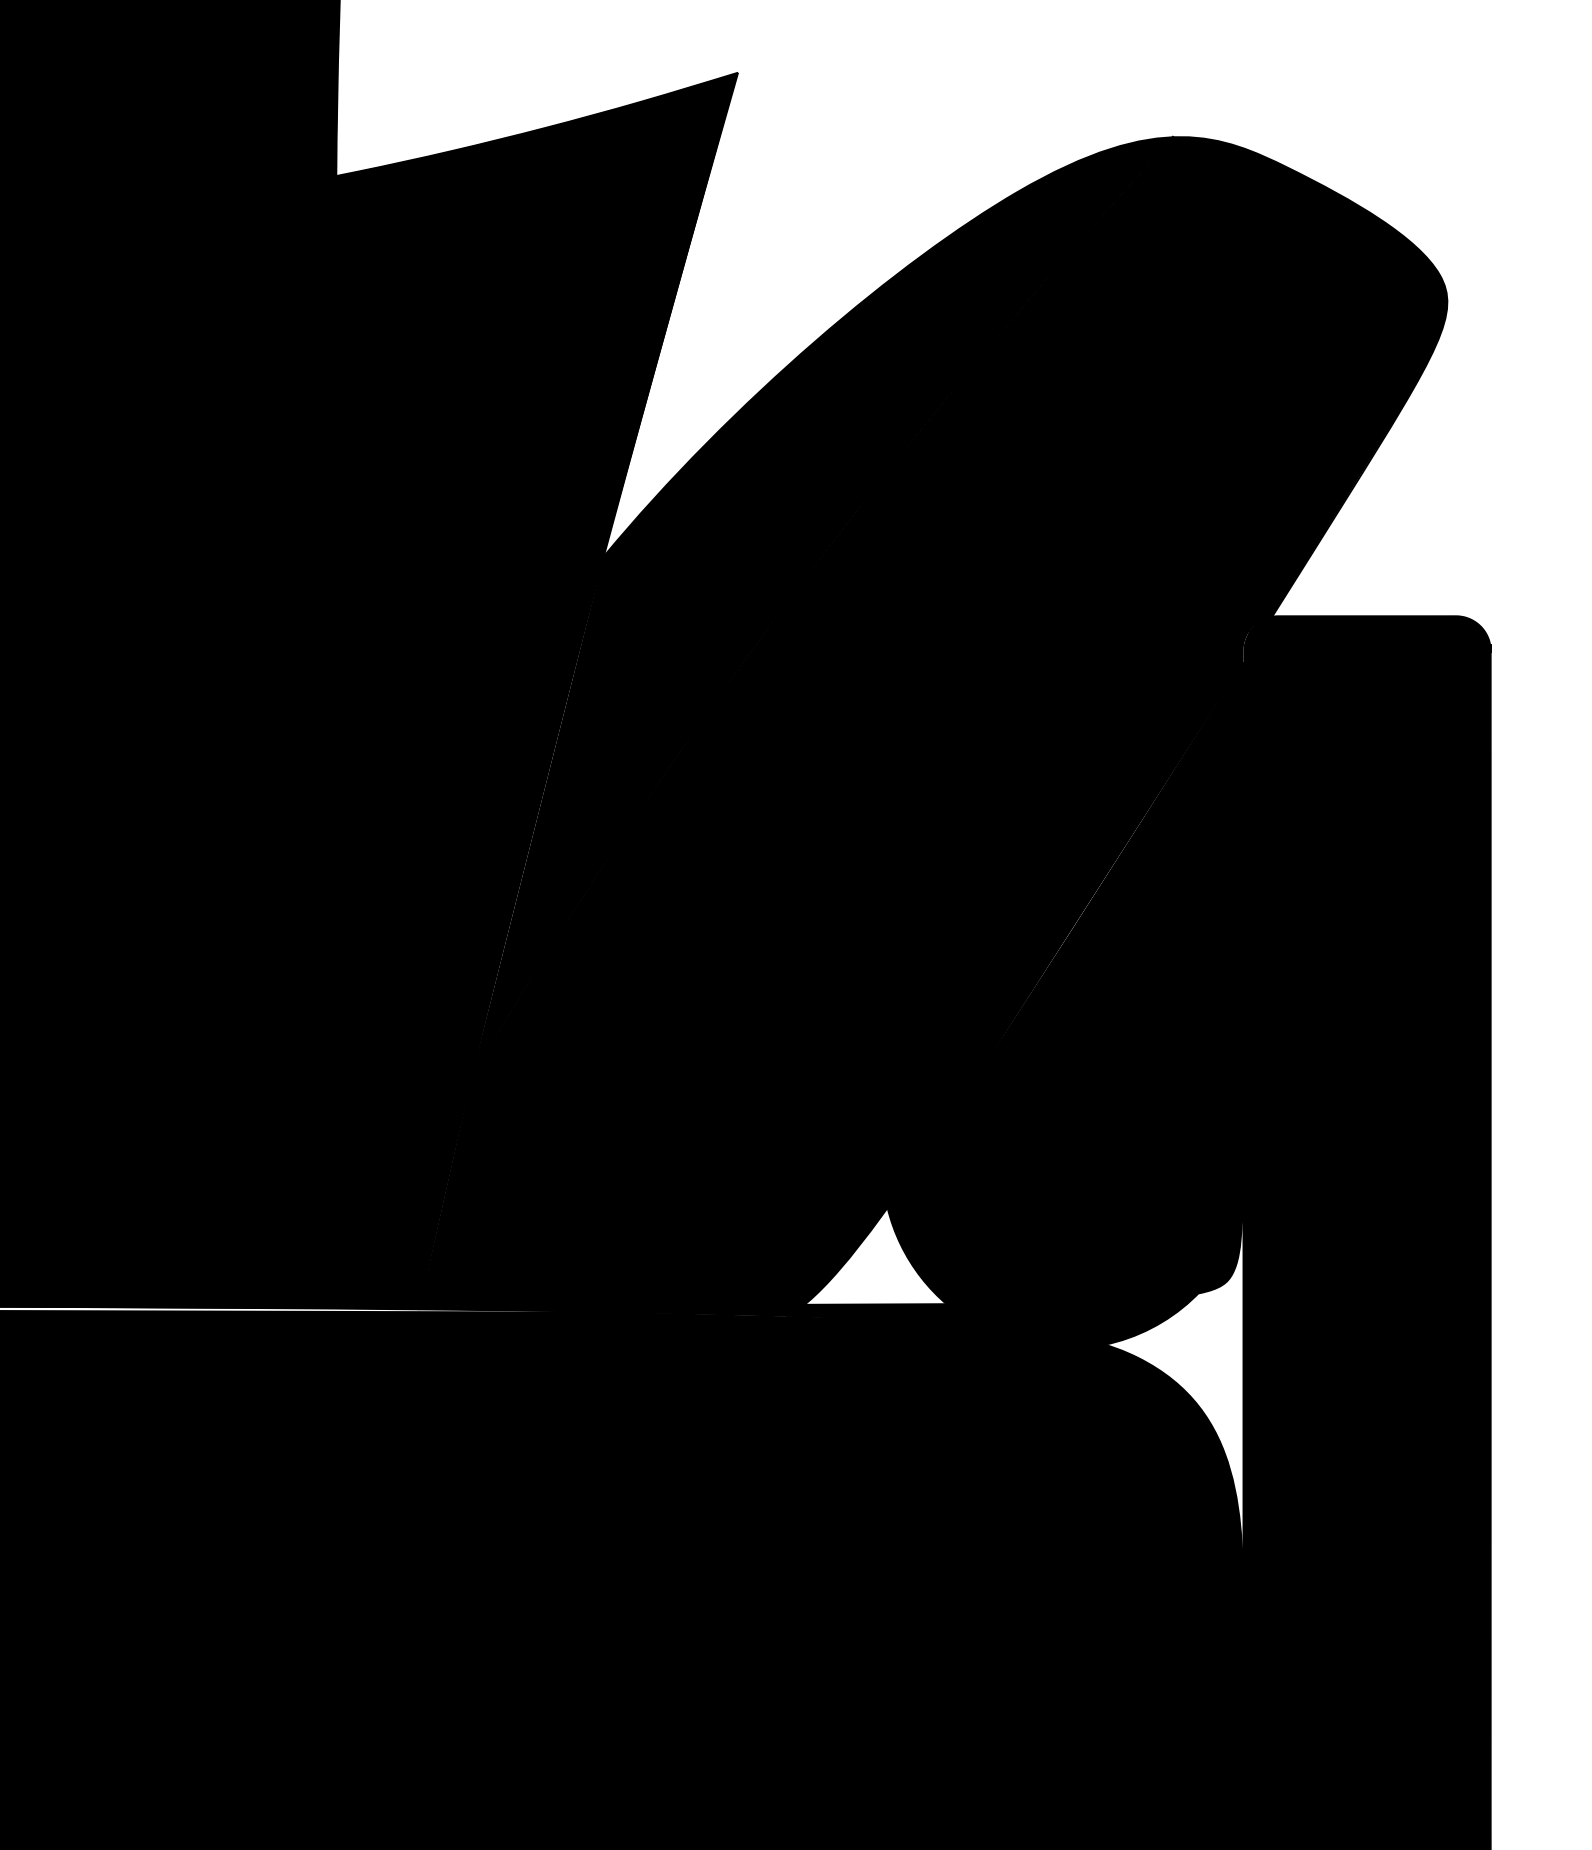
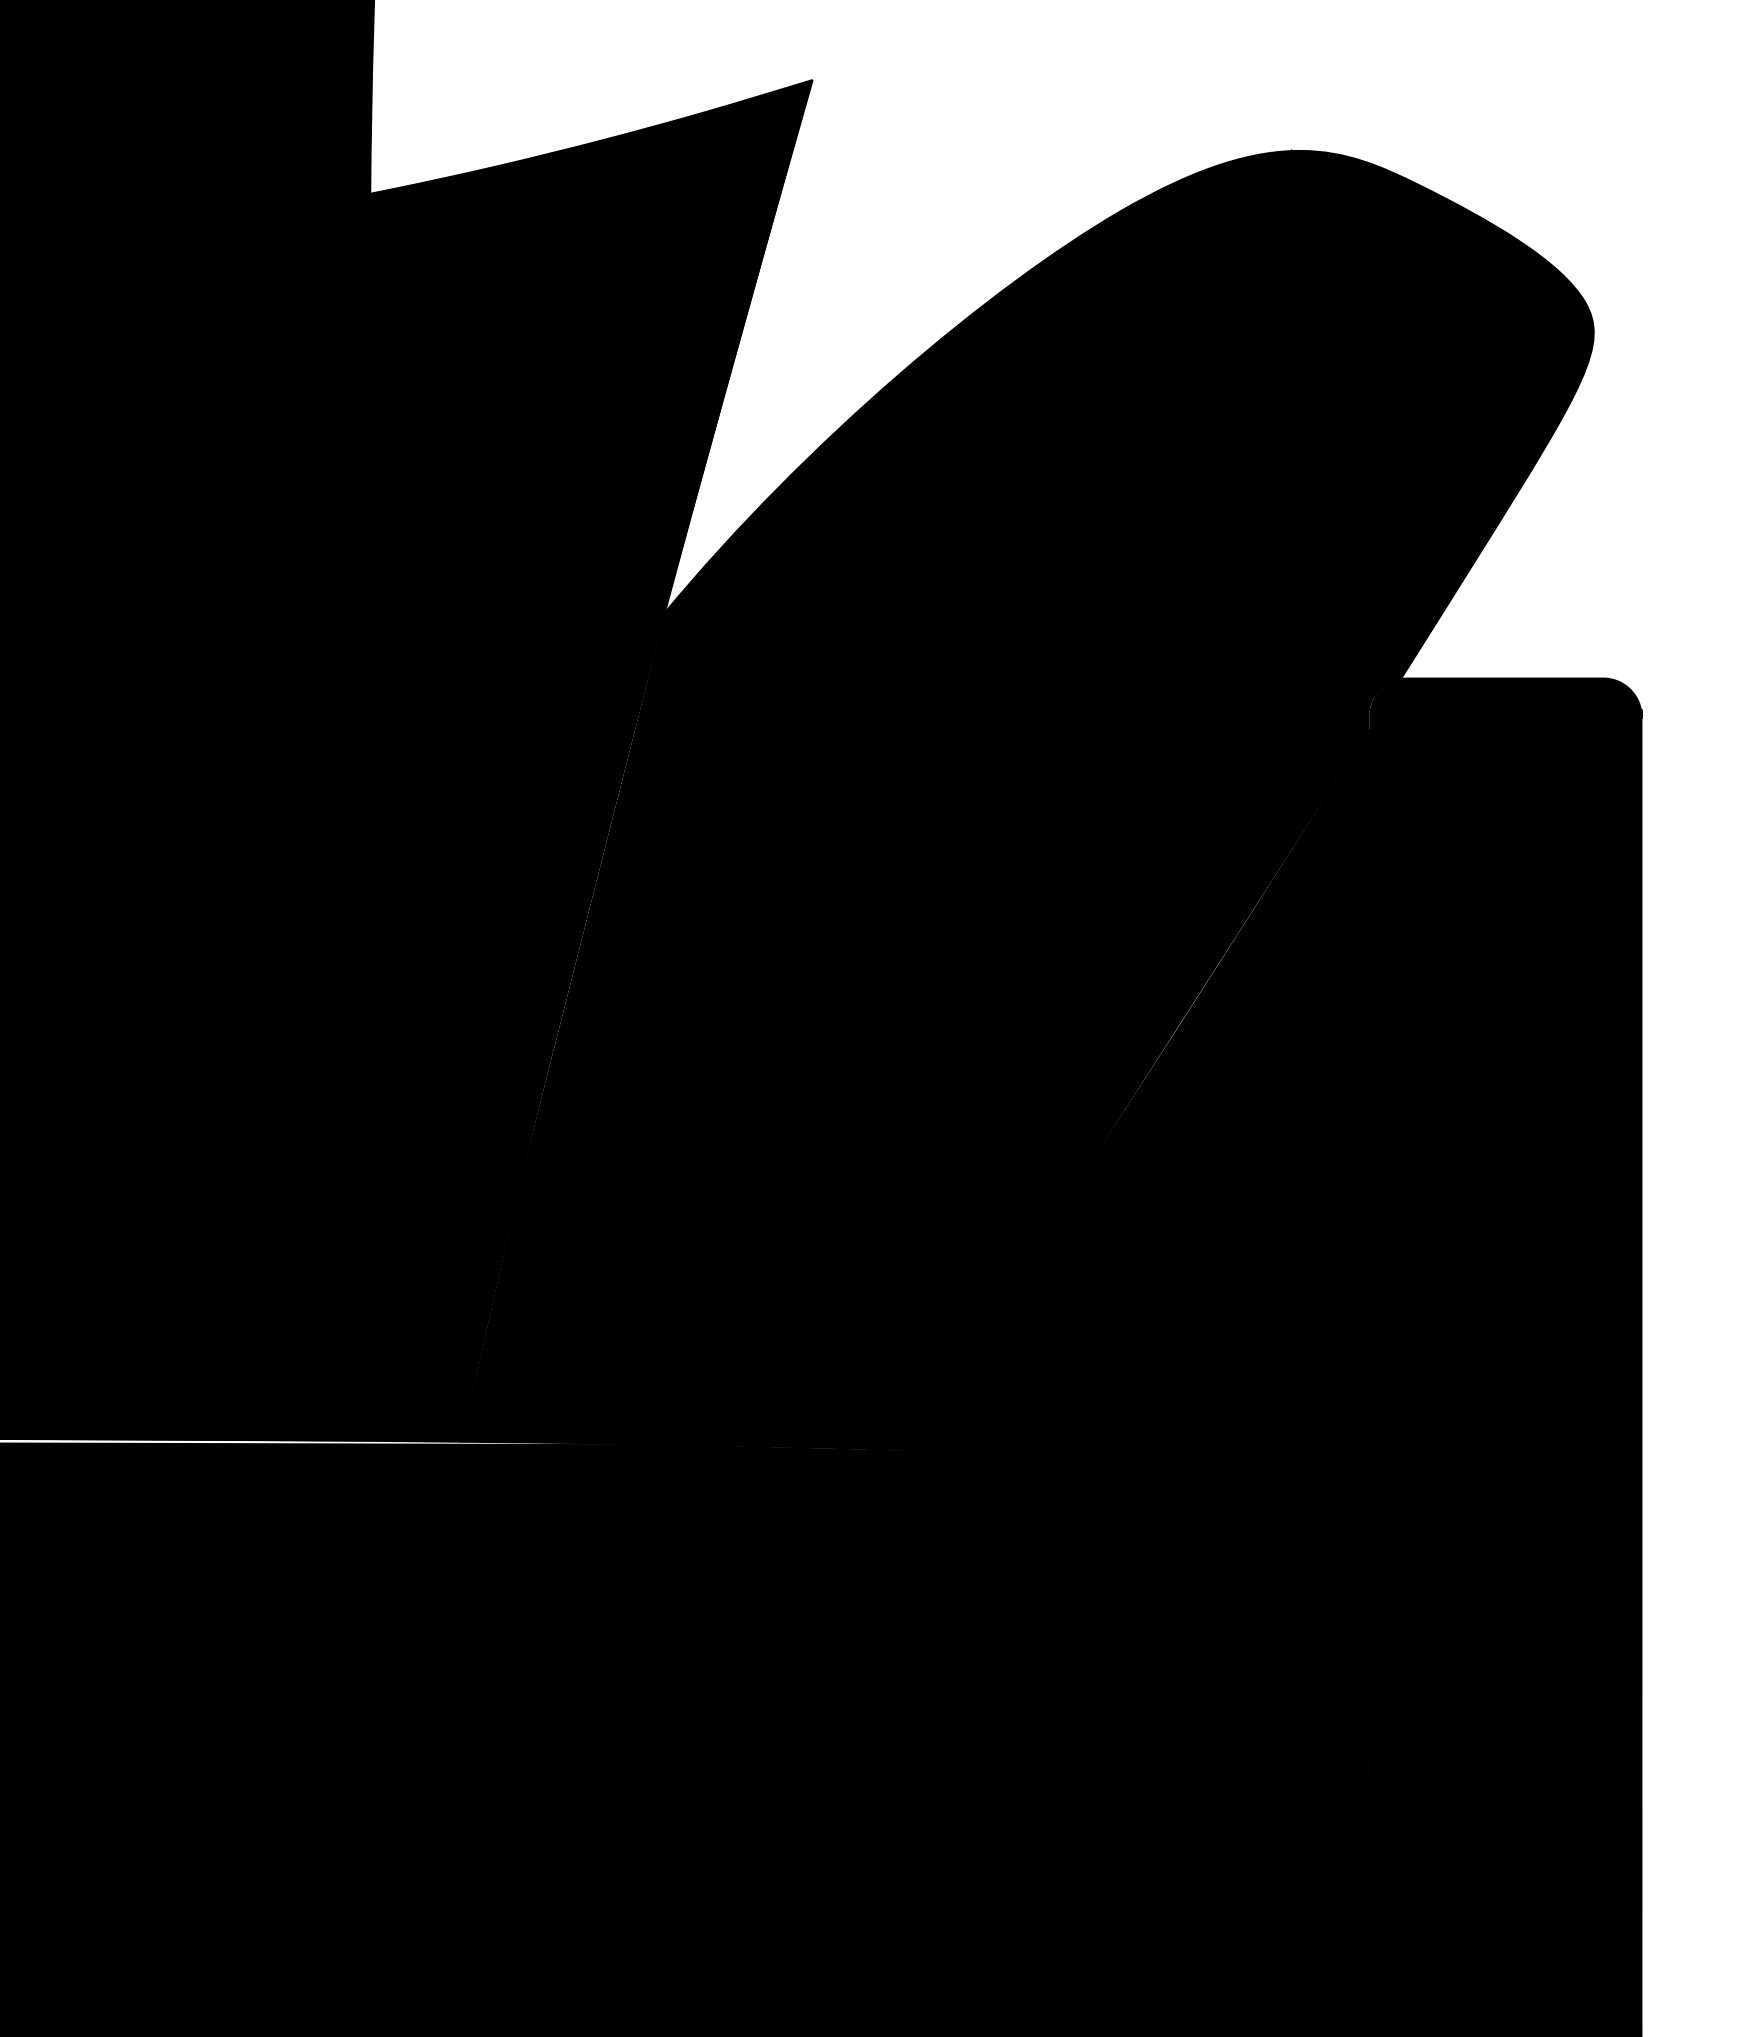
fill: (875, 1255) -> (963, 1382), added
fill: (1173, 1415) -> (1292, 1558), added

